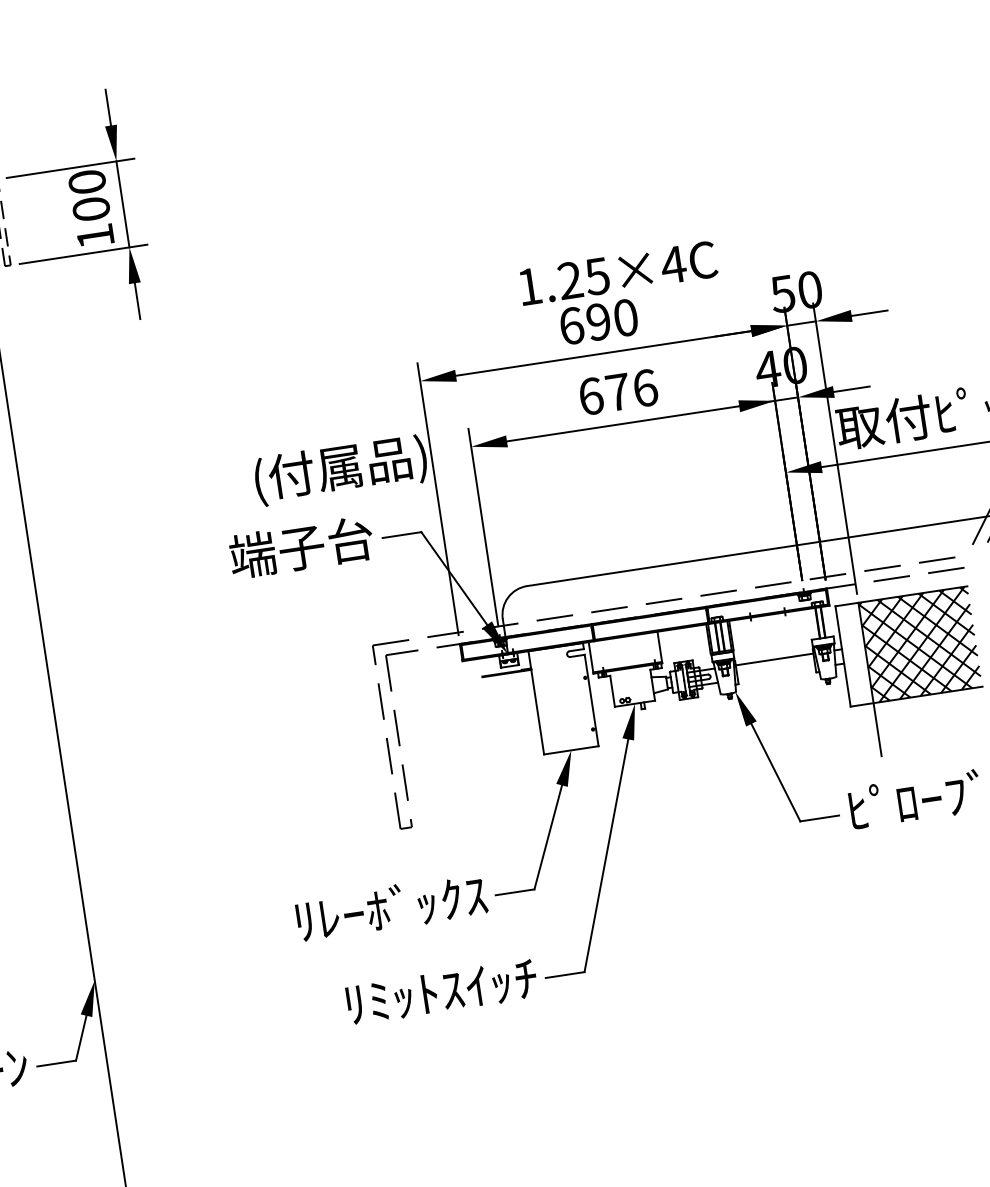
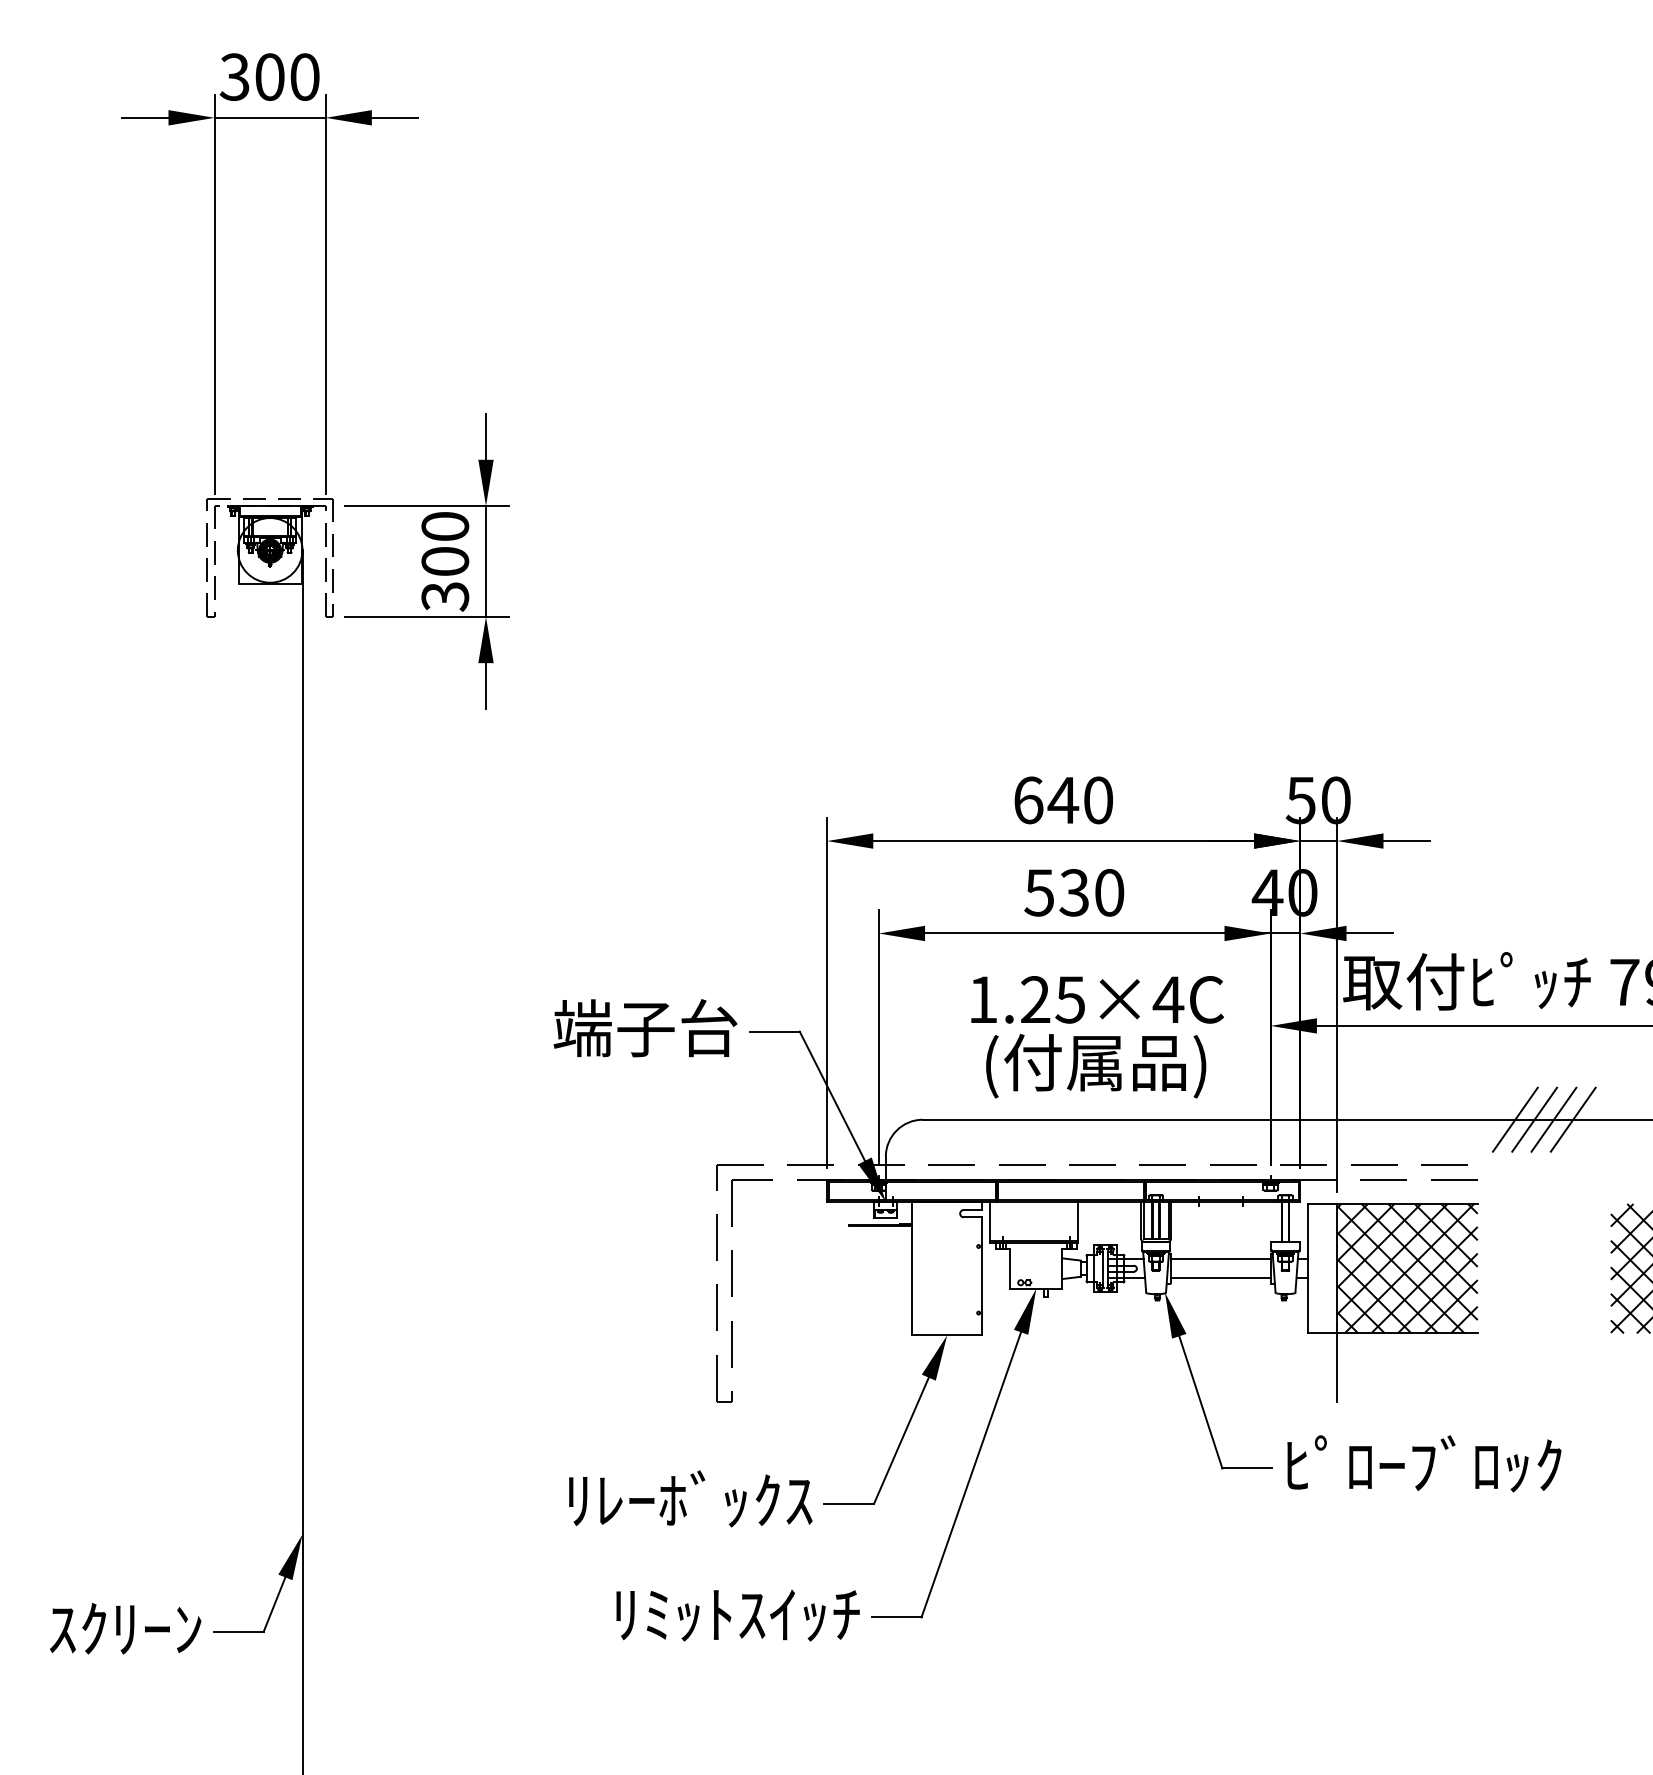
text: (95, 236) -> (445, 596), 100 -> 300
text: (618, 273) -> (1097, 999), moved
text: (598, 322) -> (1063, 800), 690 -> 640
text: (618, 392) -> (1074, 892), 676 -> 530
text: (341, 470) -> (1096, 1066), moved
line: (776, 673) -> (1220, 1277), added

